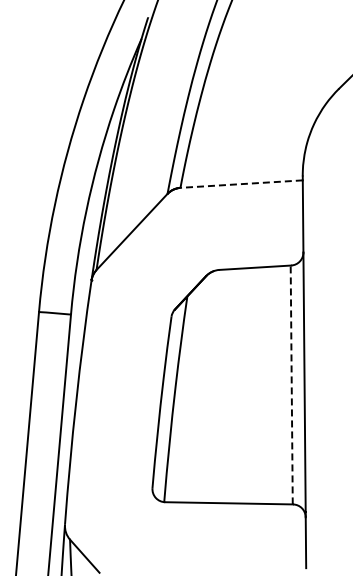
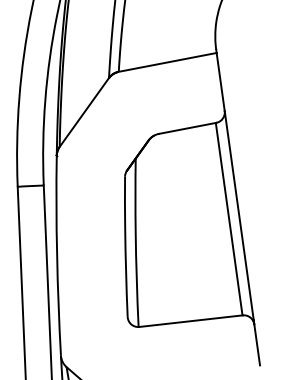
line: (241, 184) -> (167, 62), dashed -> solid
line: (291, 384) -> (228, 218), dashed -> solid

